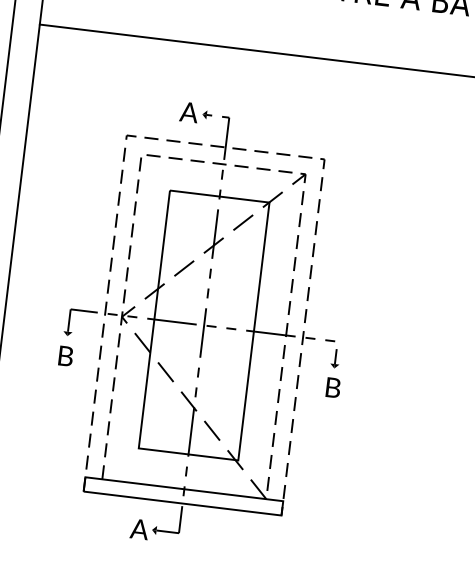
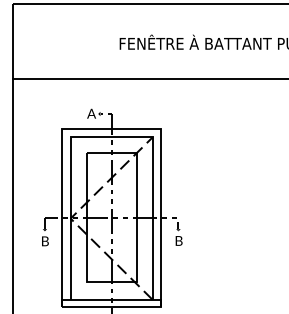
line: (227, 146) -> (112, 128), dashed -> solid
line: (225, 164) -> (112, 137), dashed -> solid

